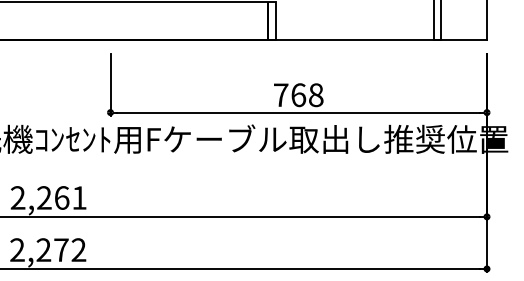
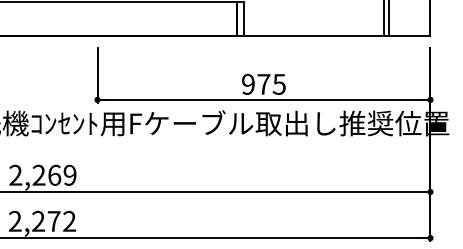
text: (298, 95) -> (263, 84), 768 -> 975
text: (79, 197) -> (70, 174), 2,261 -> 2,269

